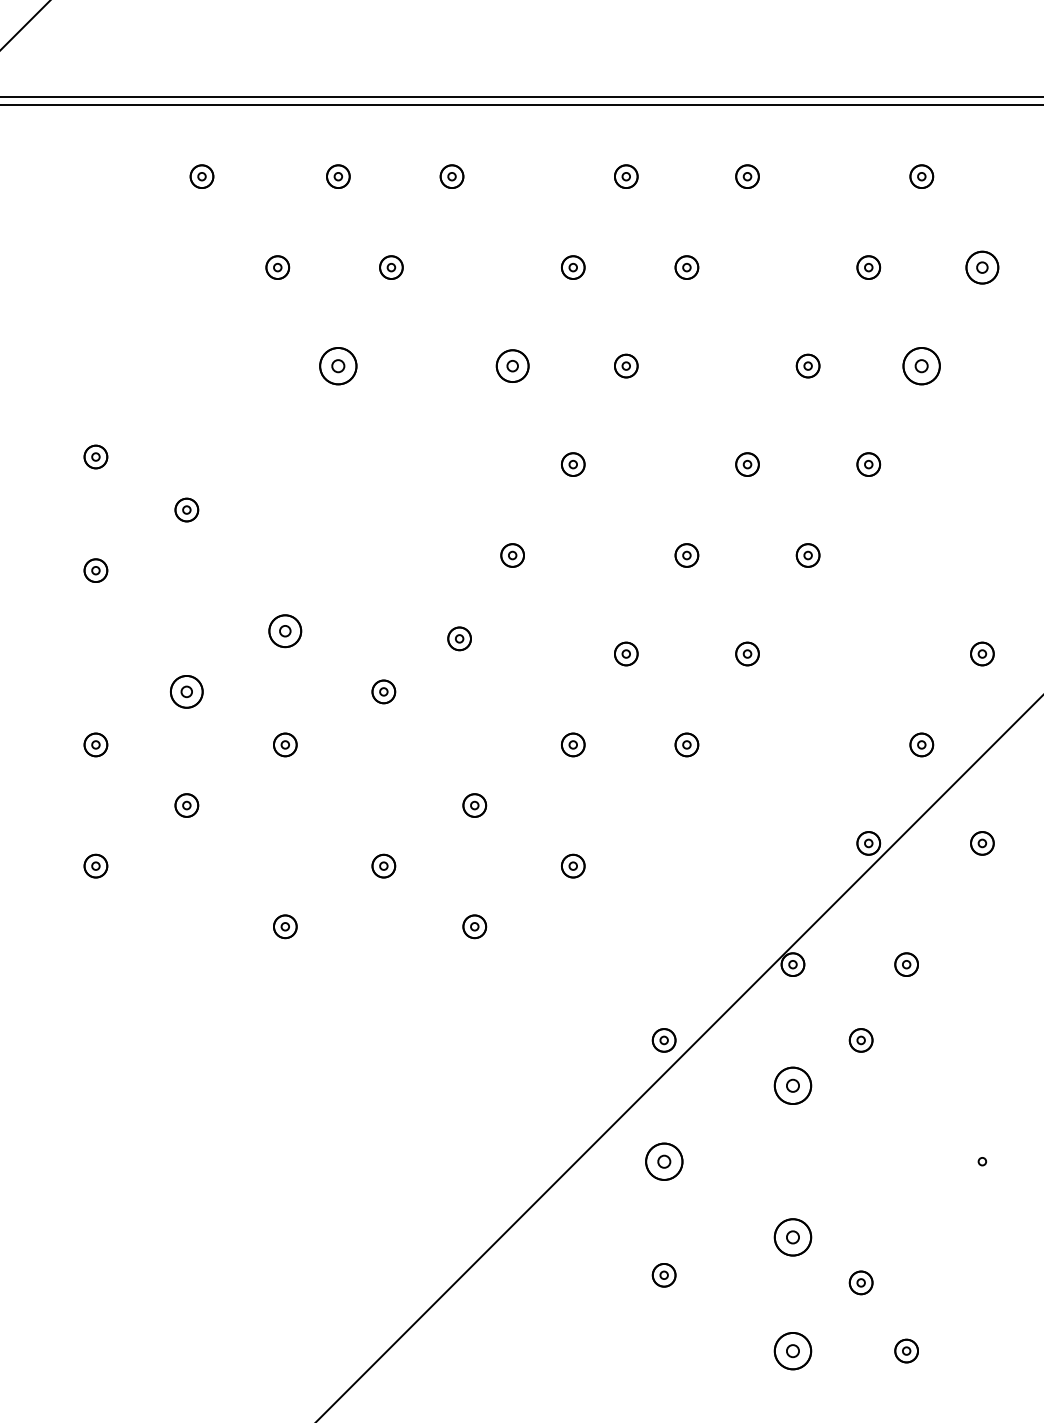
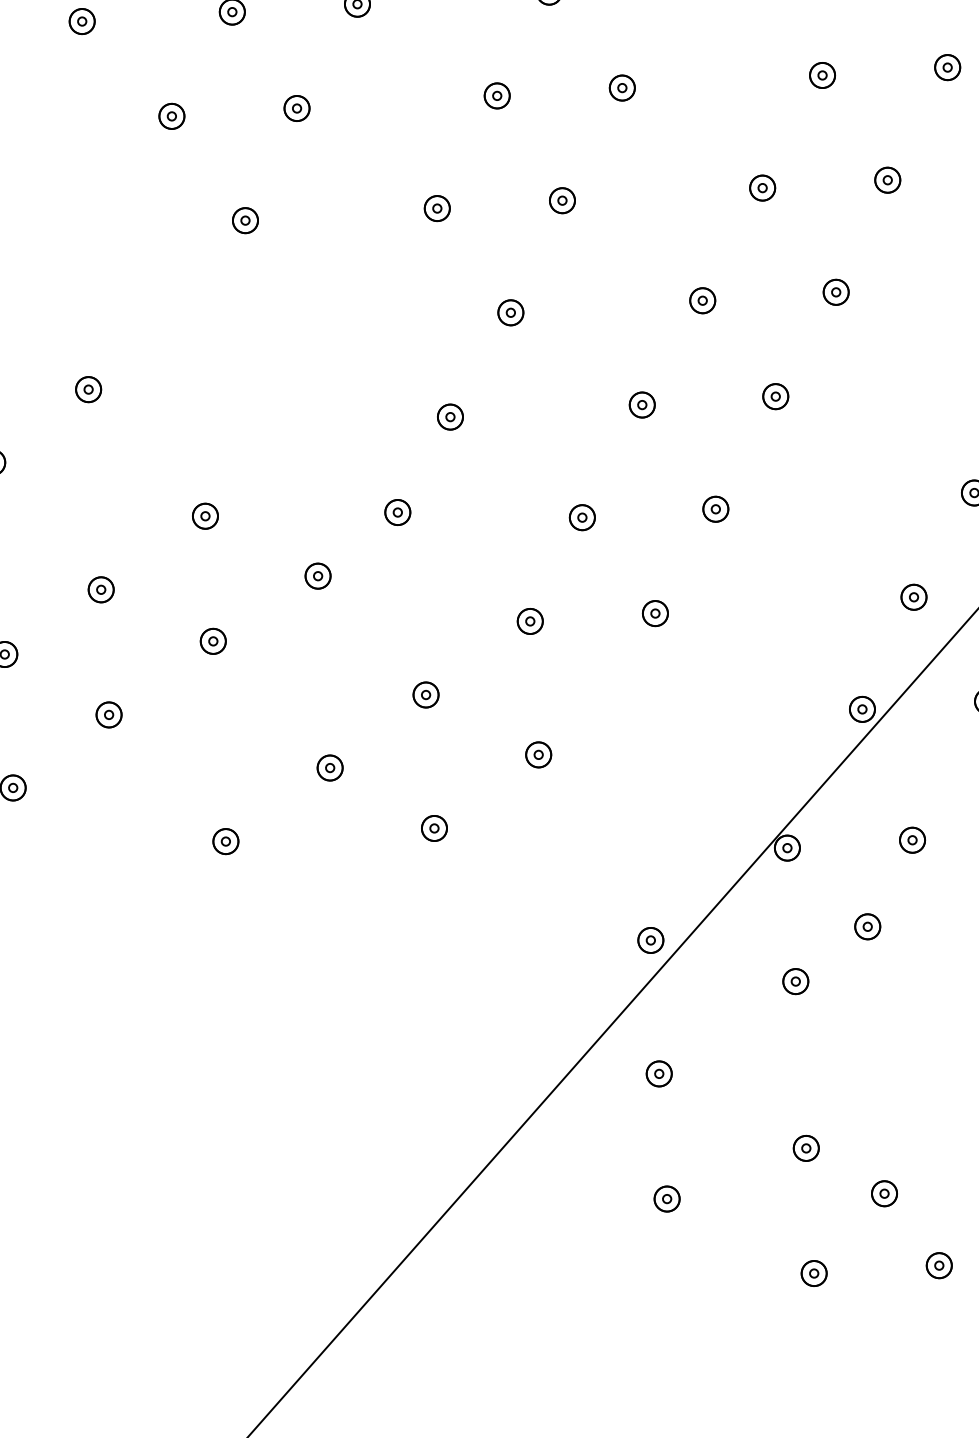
part: (982, 267) -> (947, 67), size x0.71
part: (338, 365) -> (245, 219), size x0.62
part: (512, 365) -> (437, 207), size x0.71
part: (921, 365) -> (887, 179), size x0.62
part: (285, 631) -> (205, 516), size x0.71
part: (186, 691) -> (100, 589), size x0.71
part: (792, 1085) -> (795, 981), size x0.62
part: (663, 1161) -> (658, 1073), size x0.62
part: (792, 1237) -> (805, 1148), size x0.62
part: (792, 1350) -> (813, 1272), size x0.62

